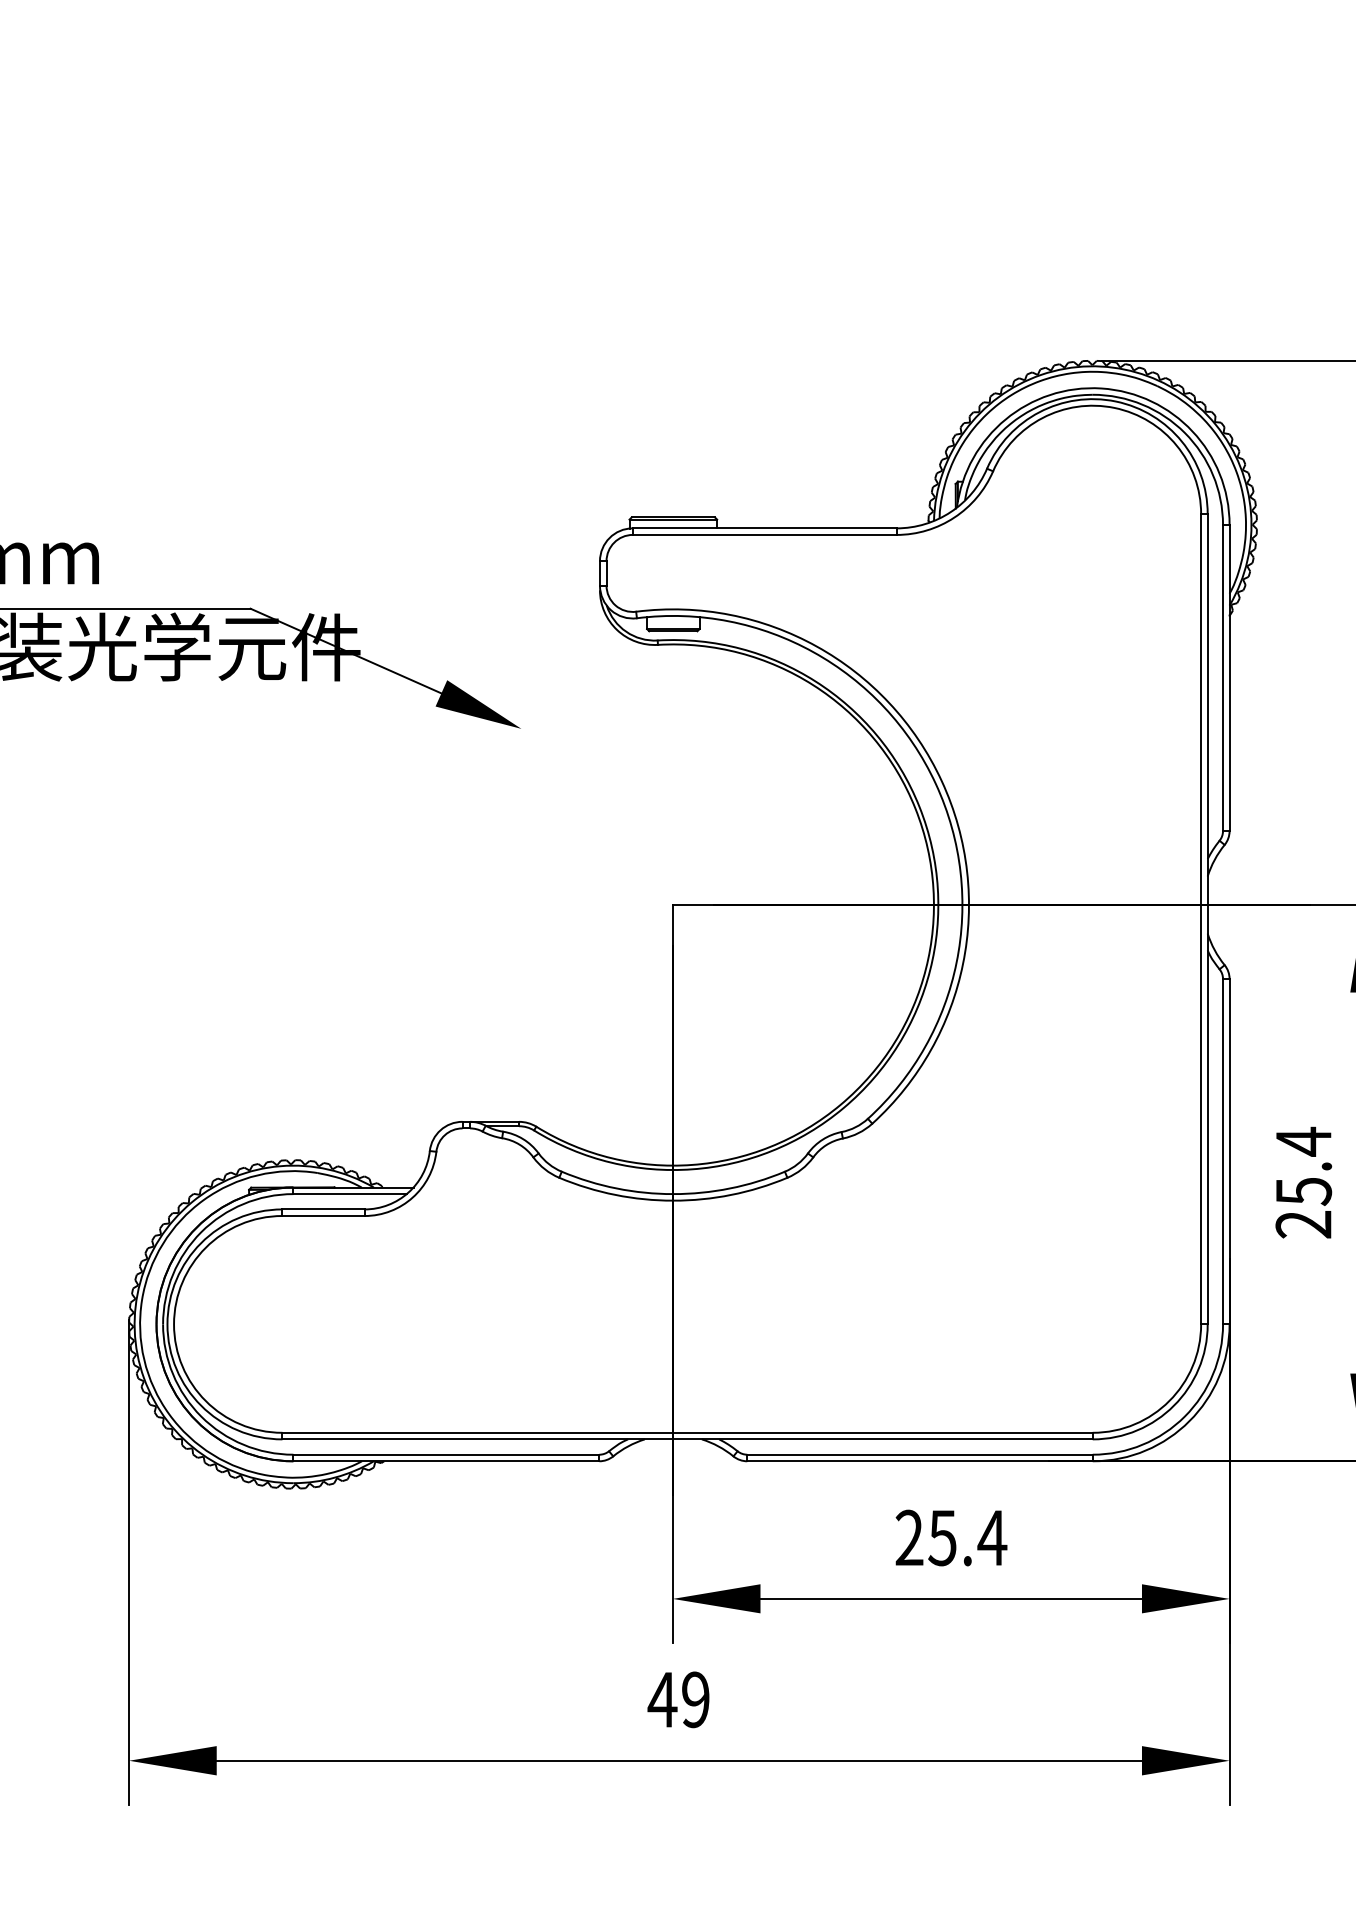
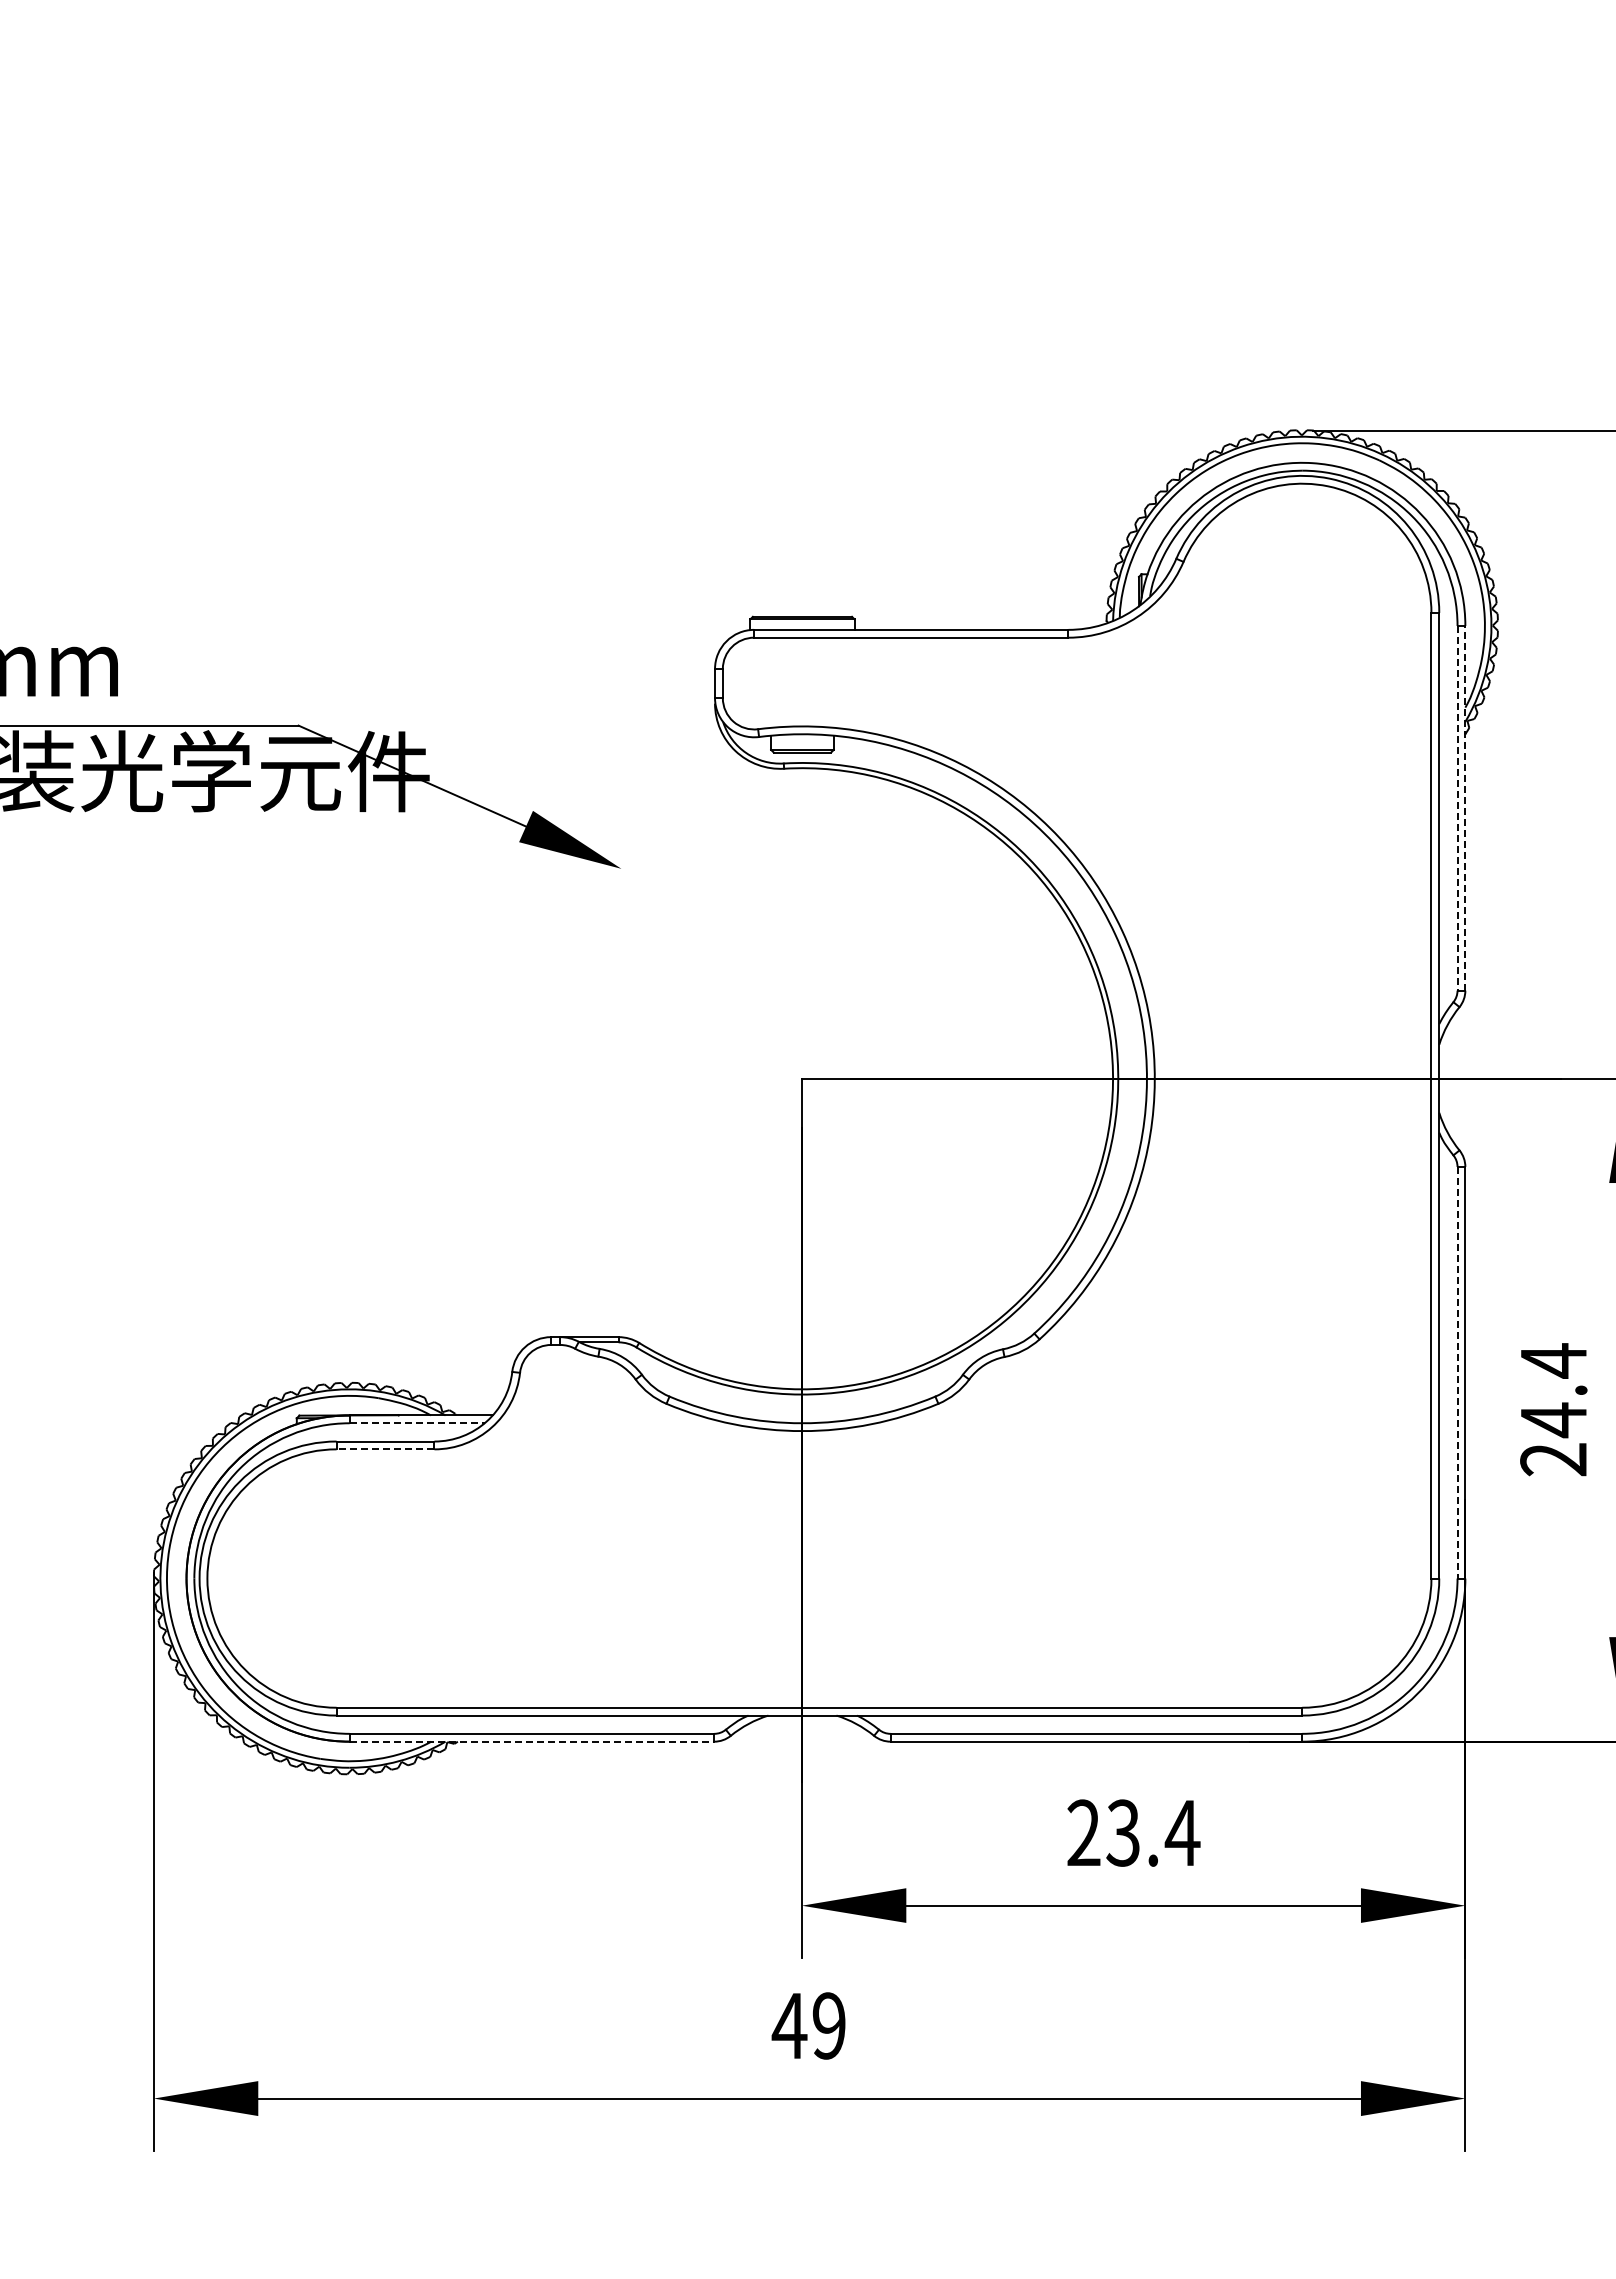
line: (1229, 677) -> (1465, 807), solid -> dashed
line: (1222, 678) -> (1457, 808), solid -> dashed
line: (1222, 1151) -> (1457, 1372), solid -> dashed
text: (1304, 1191) -> (1554, 1420), 25.4 -> 24.4
line: (350, 1194) -> (417, 1423), solid -> dashed
line: (323, 1216) -> (385, 1449), solid -> dashed
line: (446, 1461) -> (532, 1741), solid -> dashed
text: (941, 1537) -> (1122, 1832), 25.4 -> 23.4

